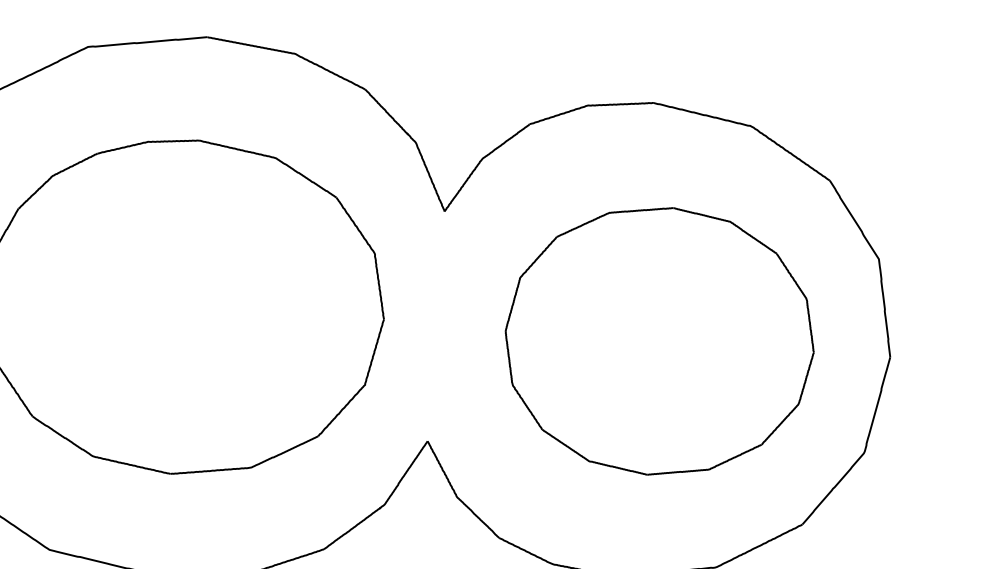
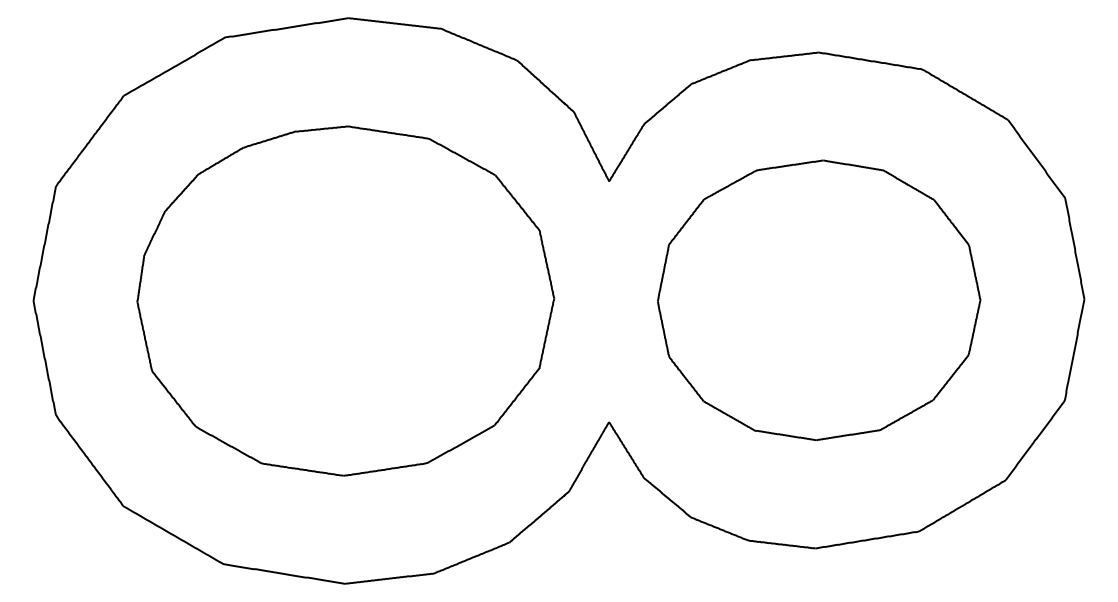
part: (660, 340) -> (819, 299), moved

